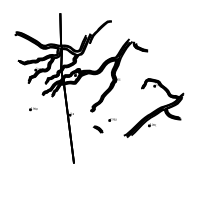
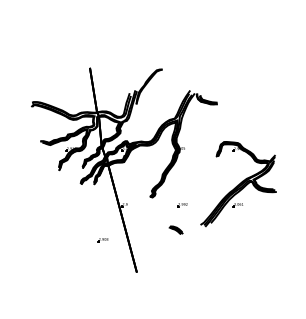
part: (33, 109) -> (102, 240), moved
part: (97, 128) -> (175, 229), moved

